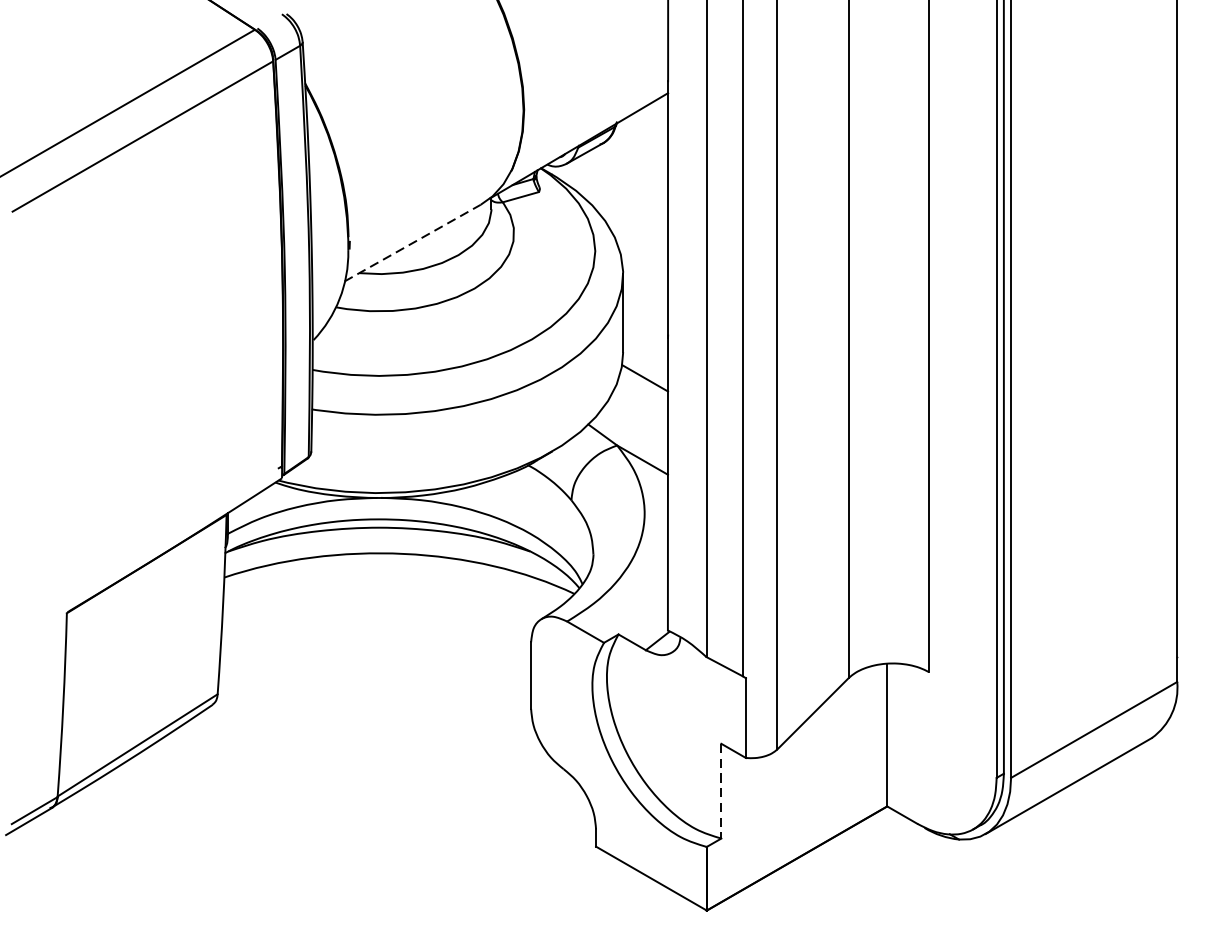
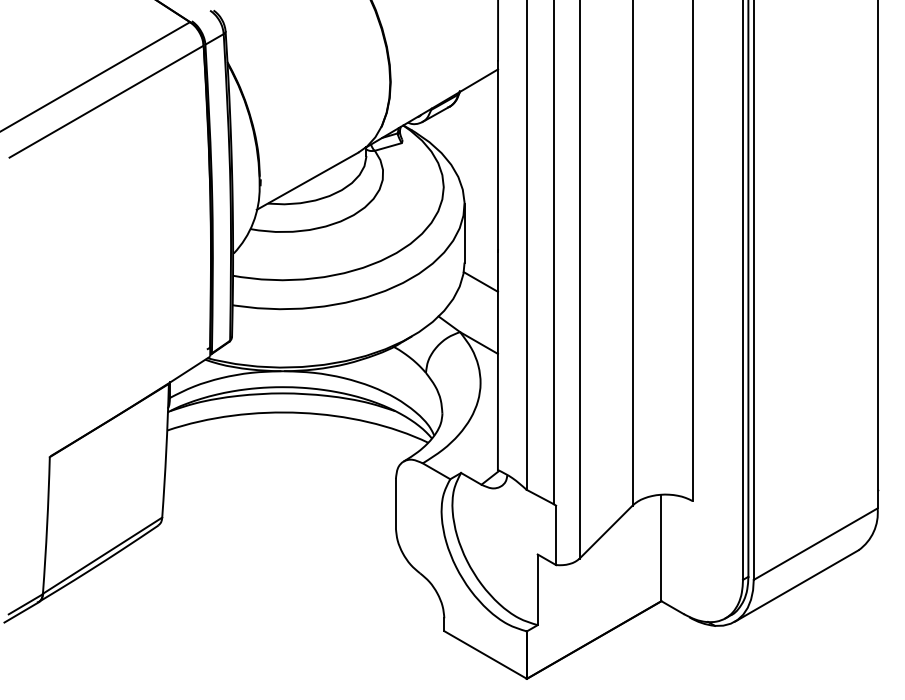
line: (412, 243) -> (307, 181), dashed -> solid
line: (721, 792) -> (537, 590), dashed -> solid

